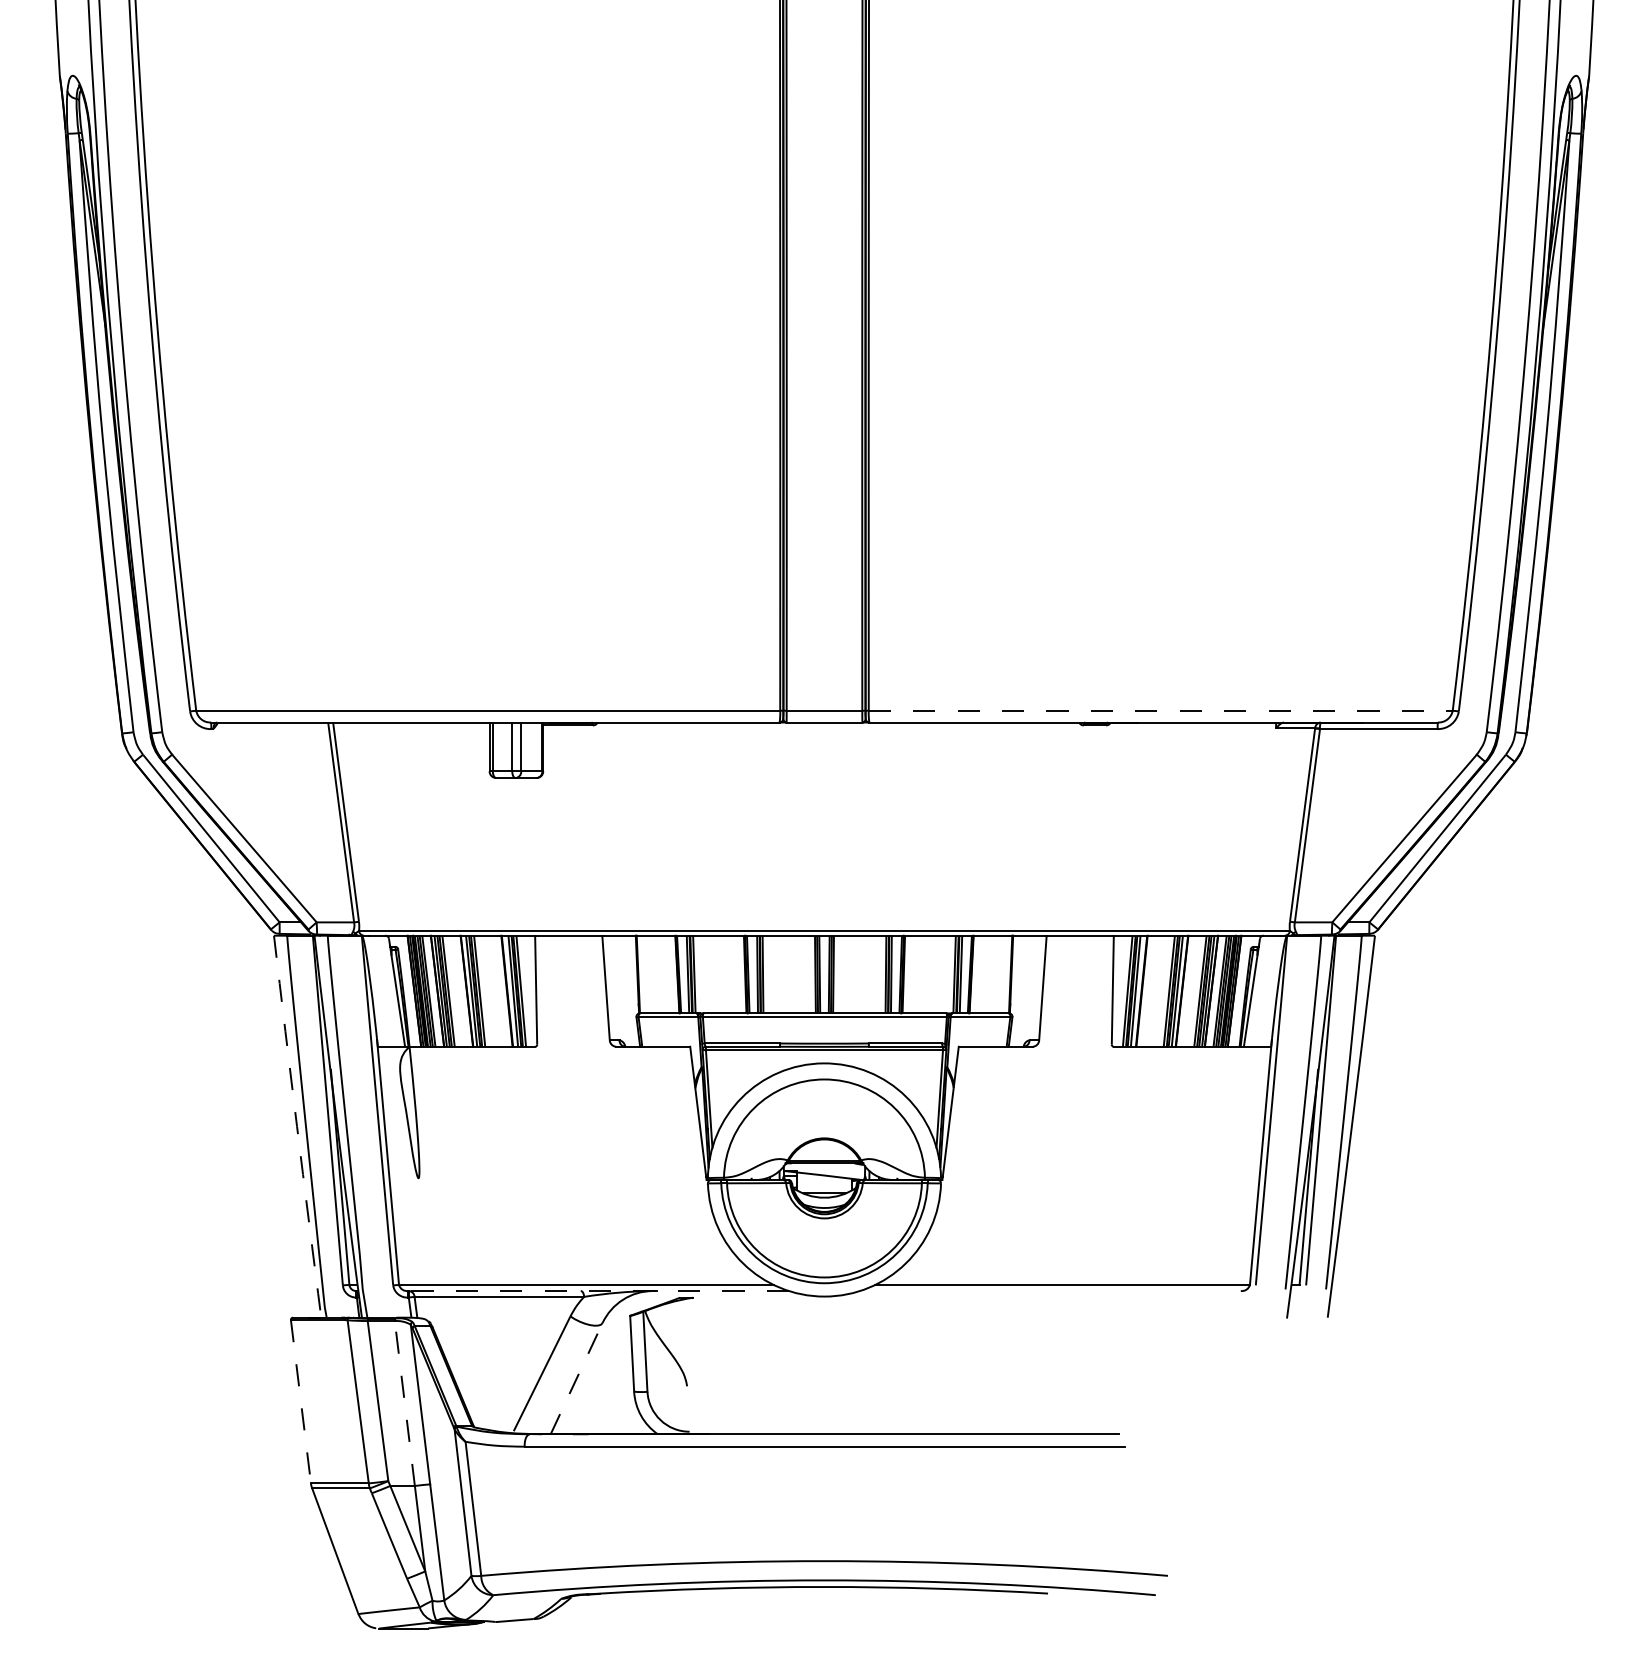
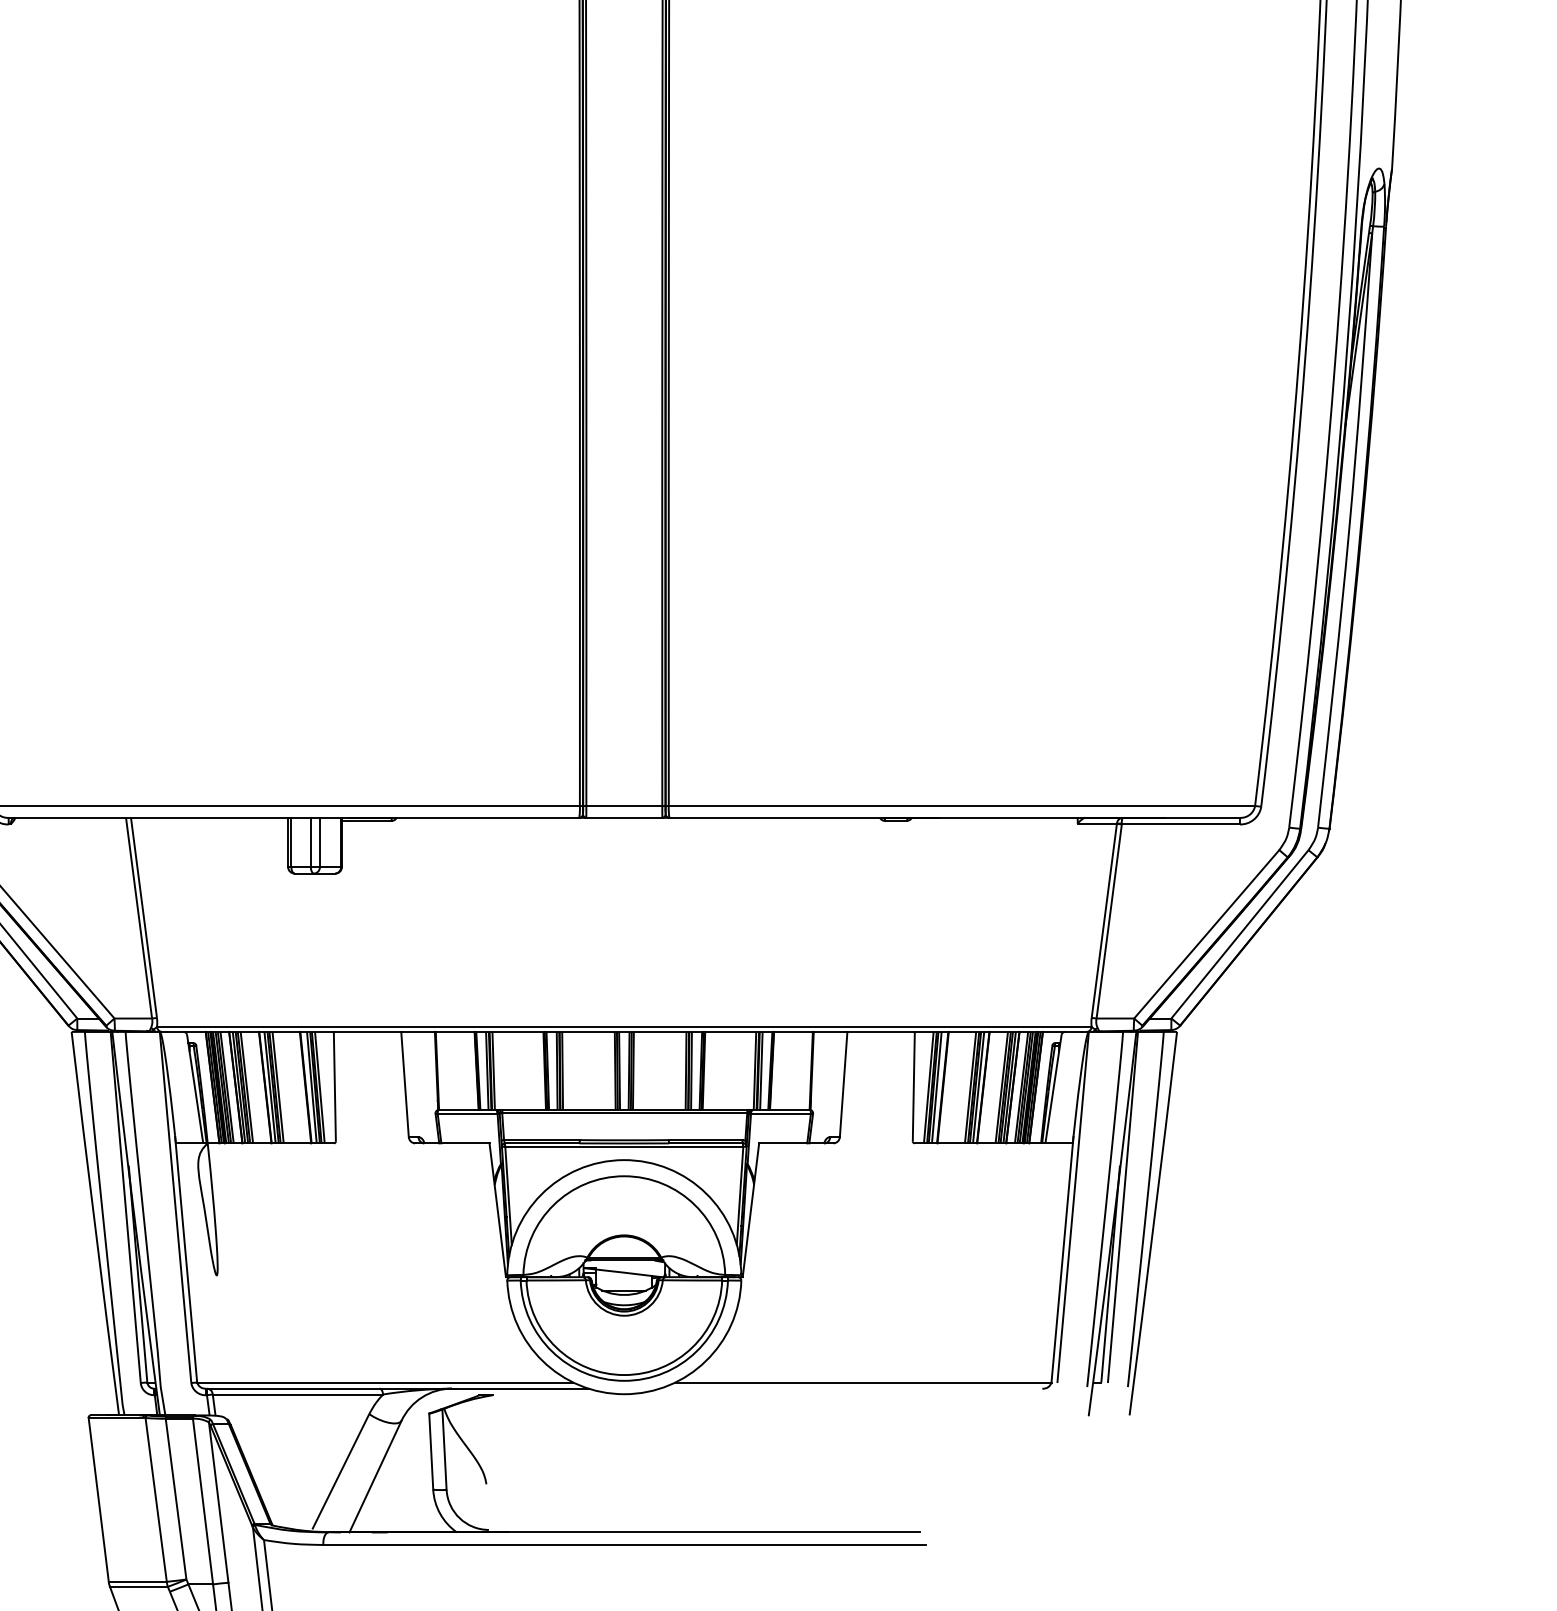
line: (1160, 710) -> (961, 805), dashed -> solid
arc: (297, 1126) -> (95, 1223), dashed -> solid
line: (598, 1291) -> (397, 1389), dashed -> solid
line: (576, 1378) -> (375, 1476), dashed -> solid
line: (301, 1402) -> (99, 1500), dashed -> solid
line: (404, 1403) -> (202, 1501), dashed -> solid

